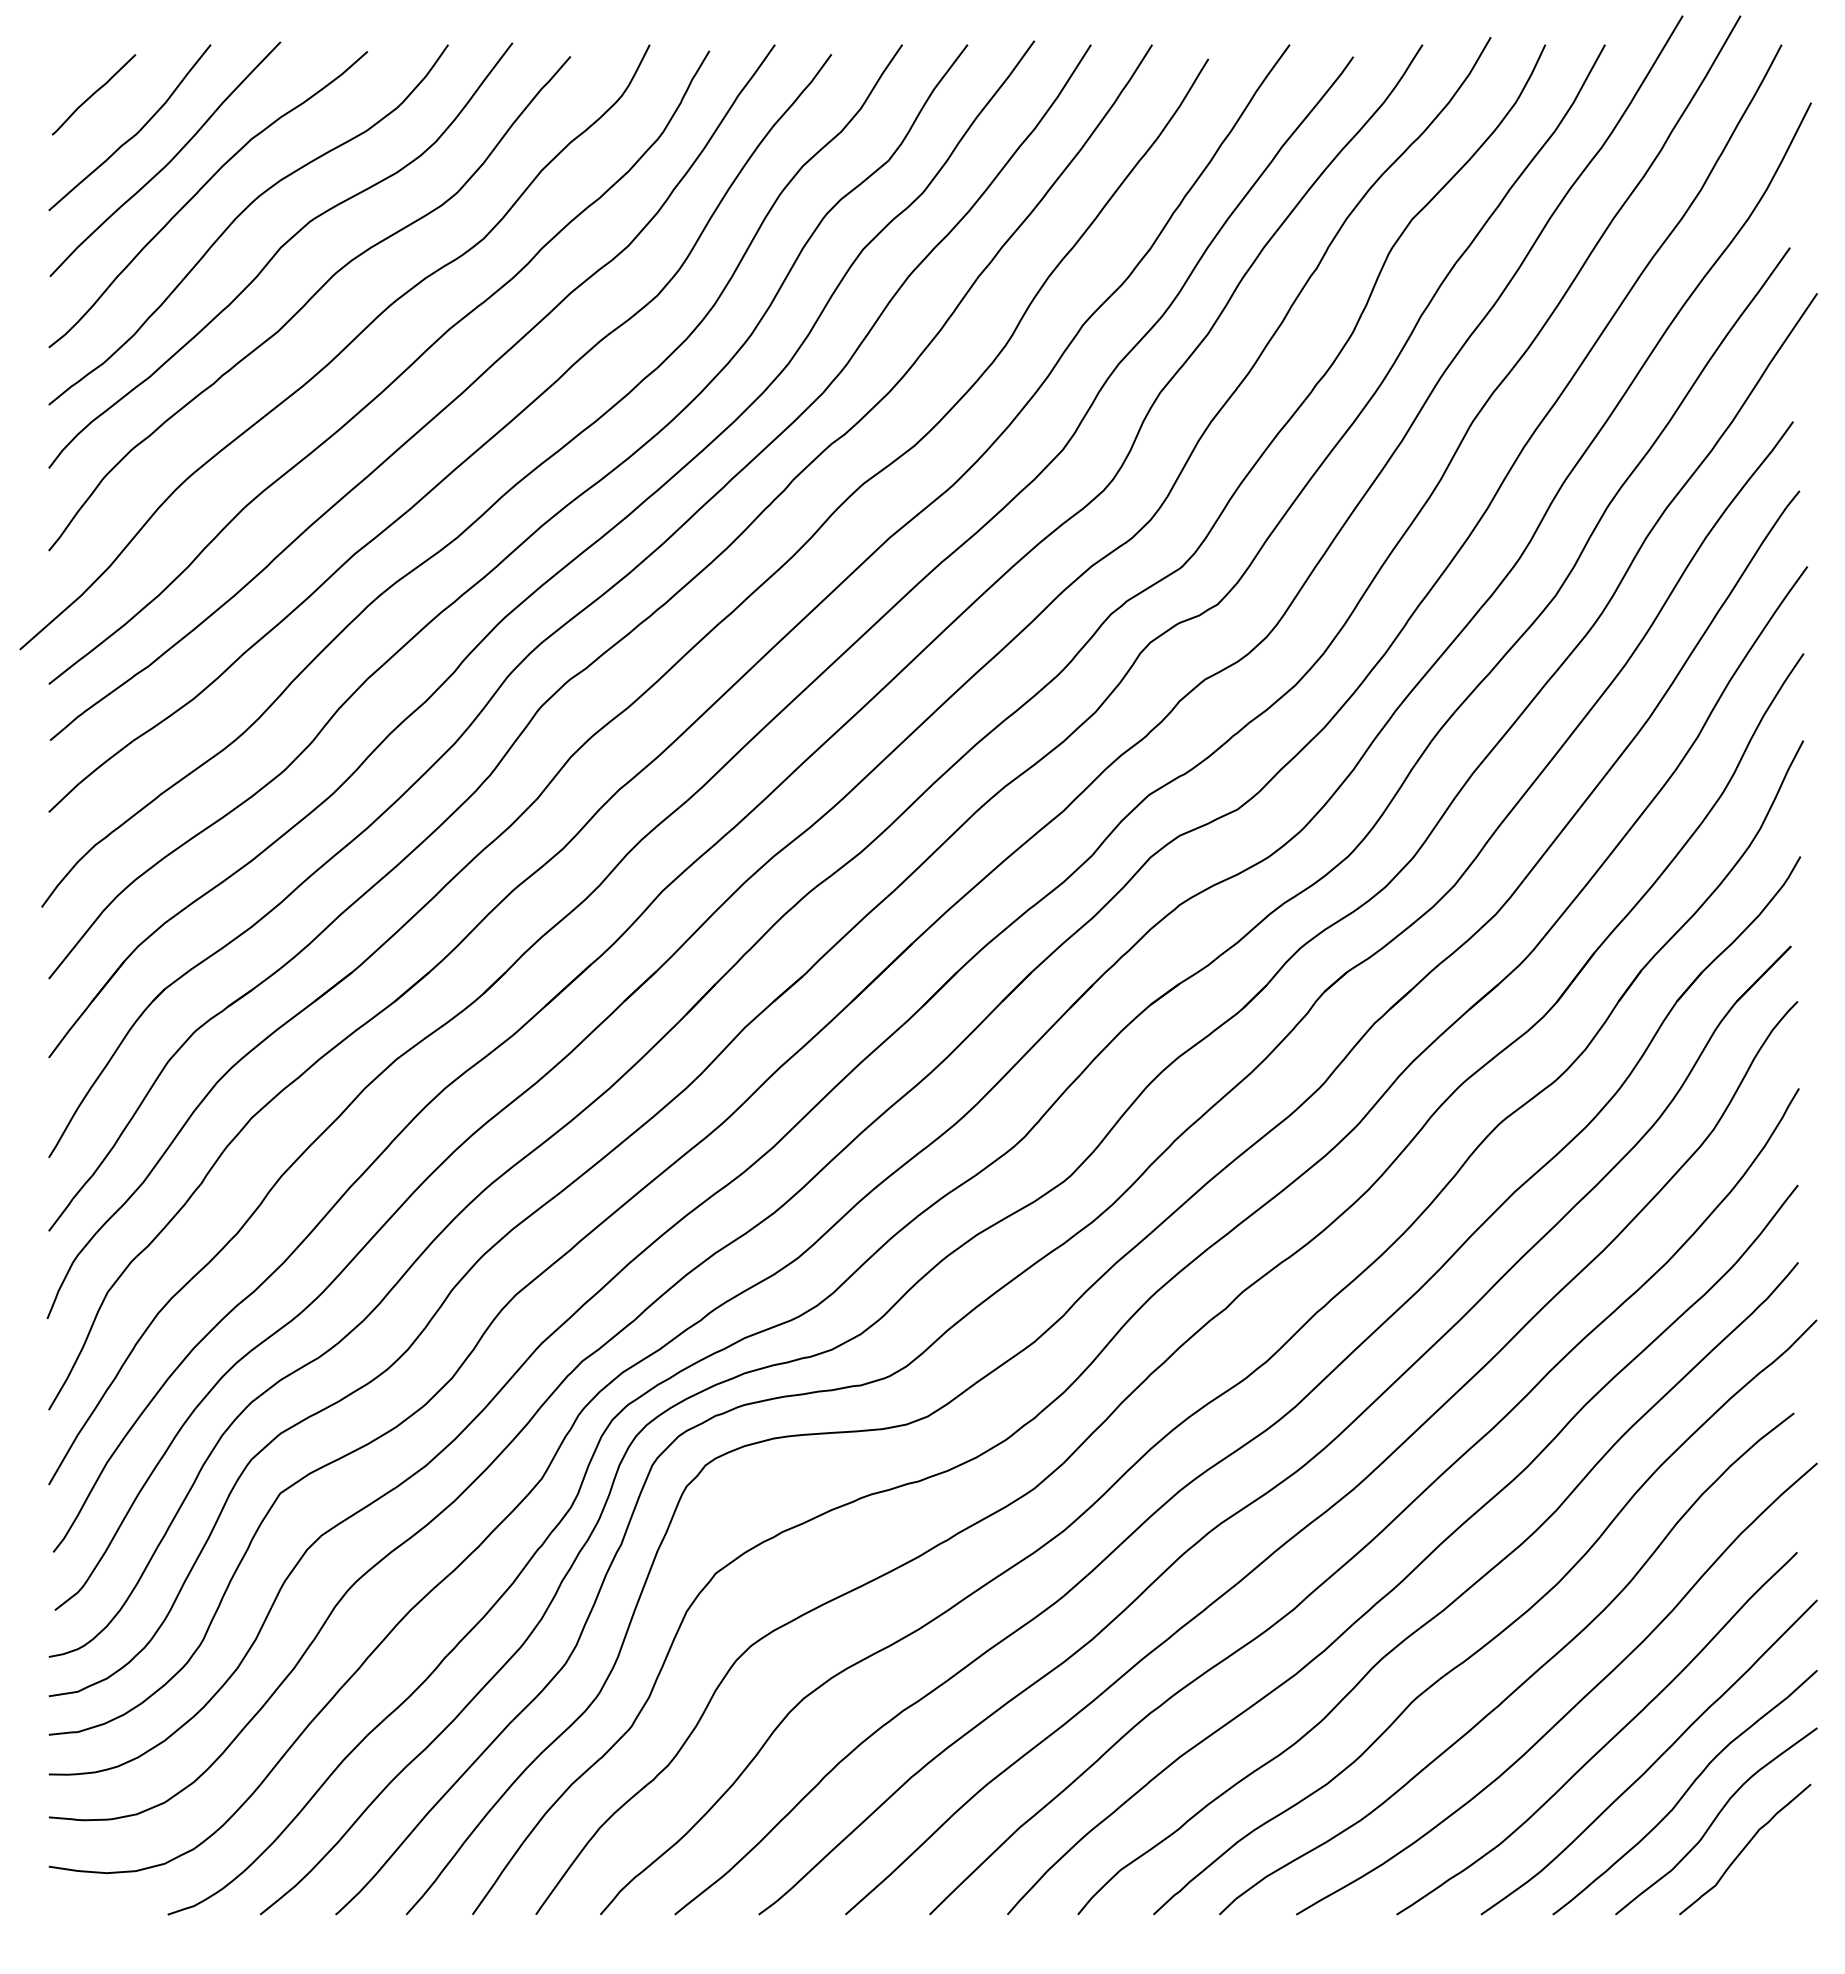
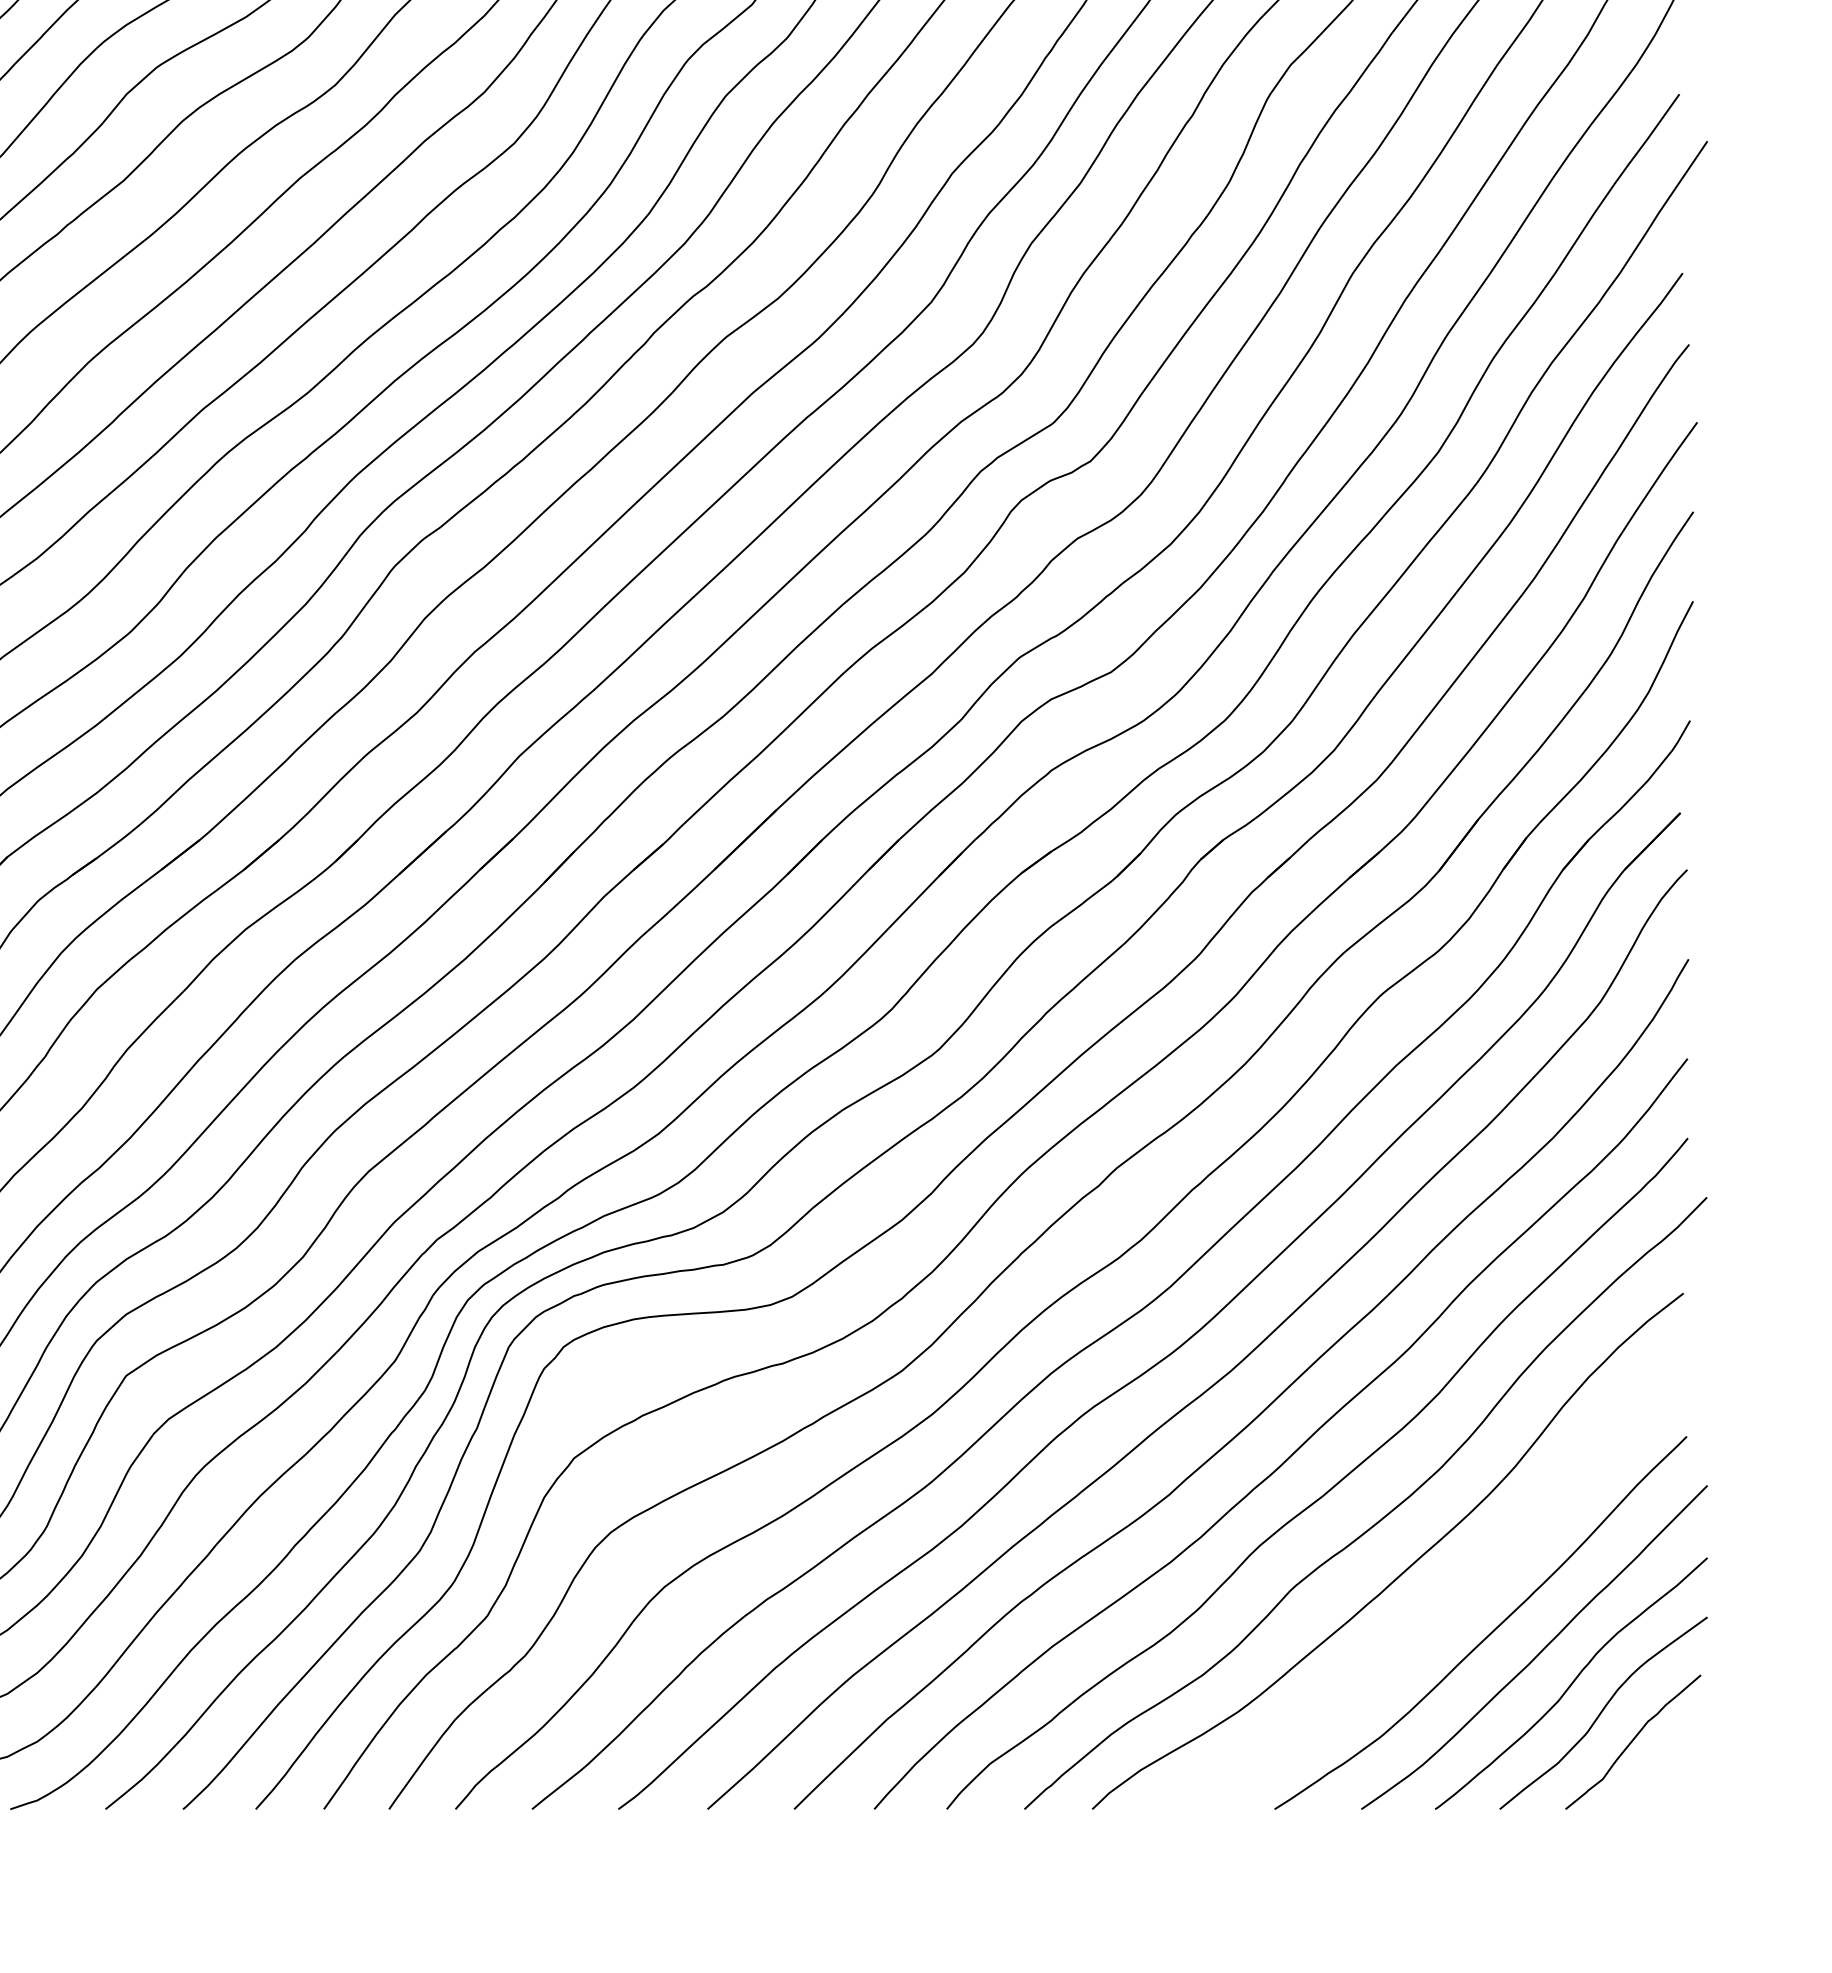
curve: (1574, 1705) -> (1457, 1594), removed

